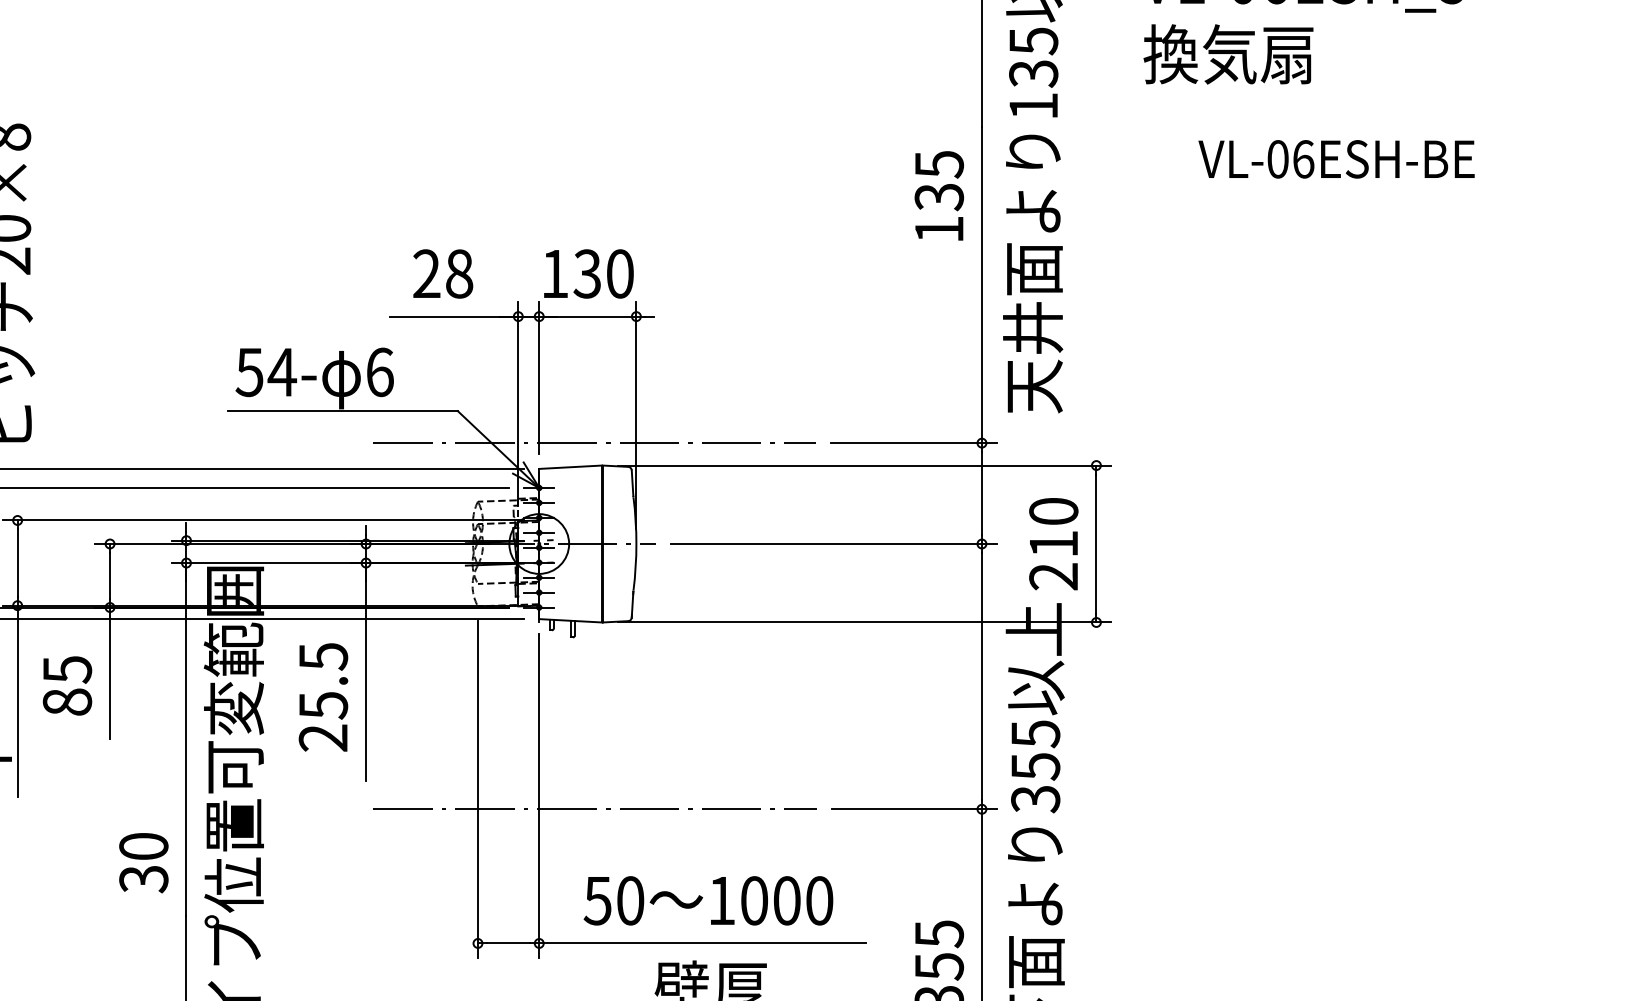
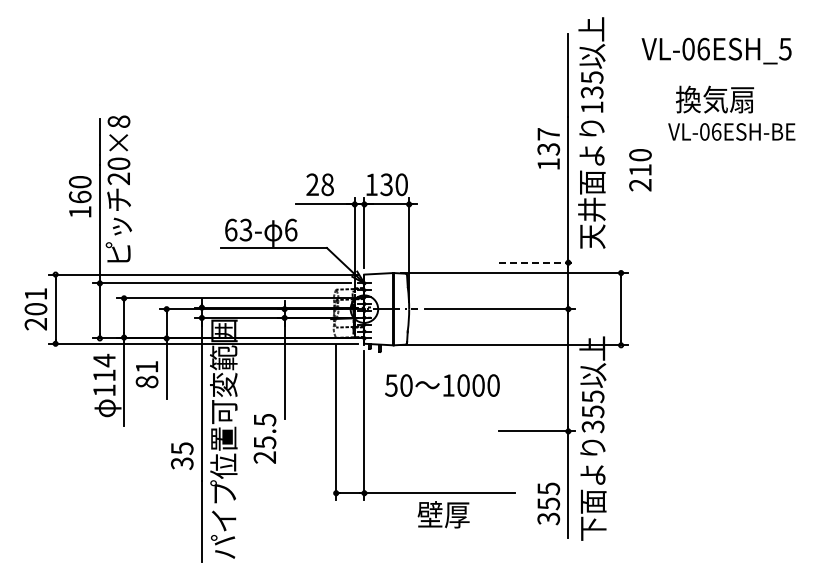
text: (1227, 54) -> (714, 99), moved
text: (938, 164) -> (548, 134), 135 -> 137
text: (265, 371) -> (238, 229), 54- -> 63-
line: (593, 442) -> (389, 262), removed
line: (914, 442) -> (537, 262), solid -> dashed
text: (1053, 544) -> (640, 170), moved
text: (68, 670) -> (147, 367), 85 -> 81
text: (322, 696) -> (264, 438), moved
line: (593, 809) -> (389, 431), removed
text: (142, 846) -> (181, 448), 30 -> 35
text: (708, 900) -> (442, 385), moved

